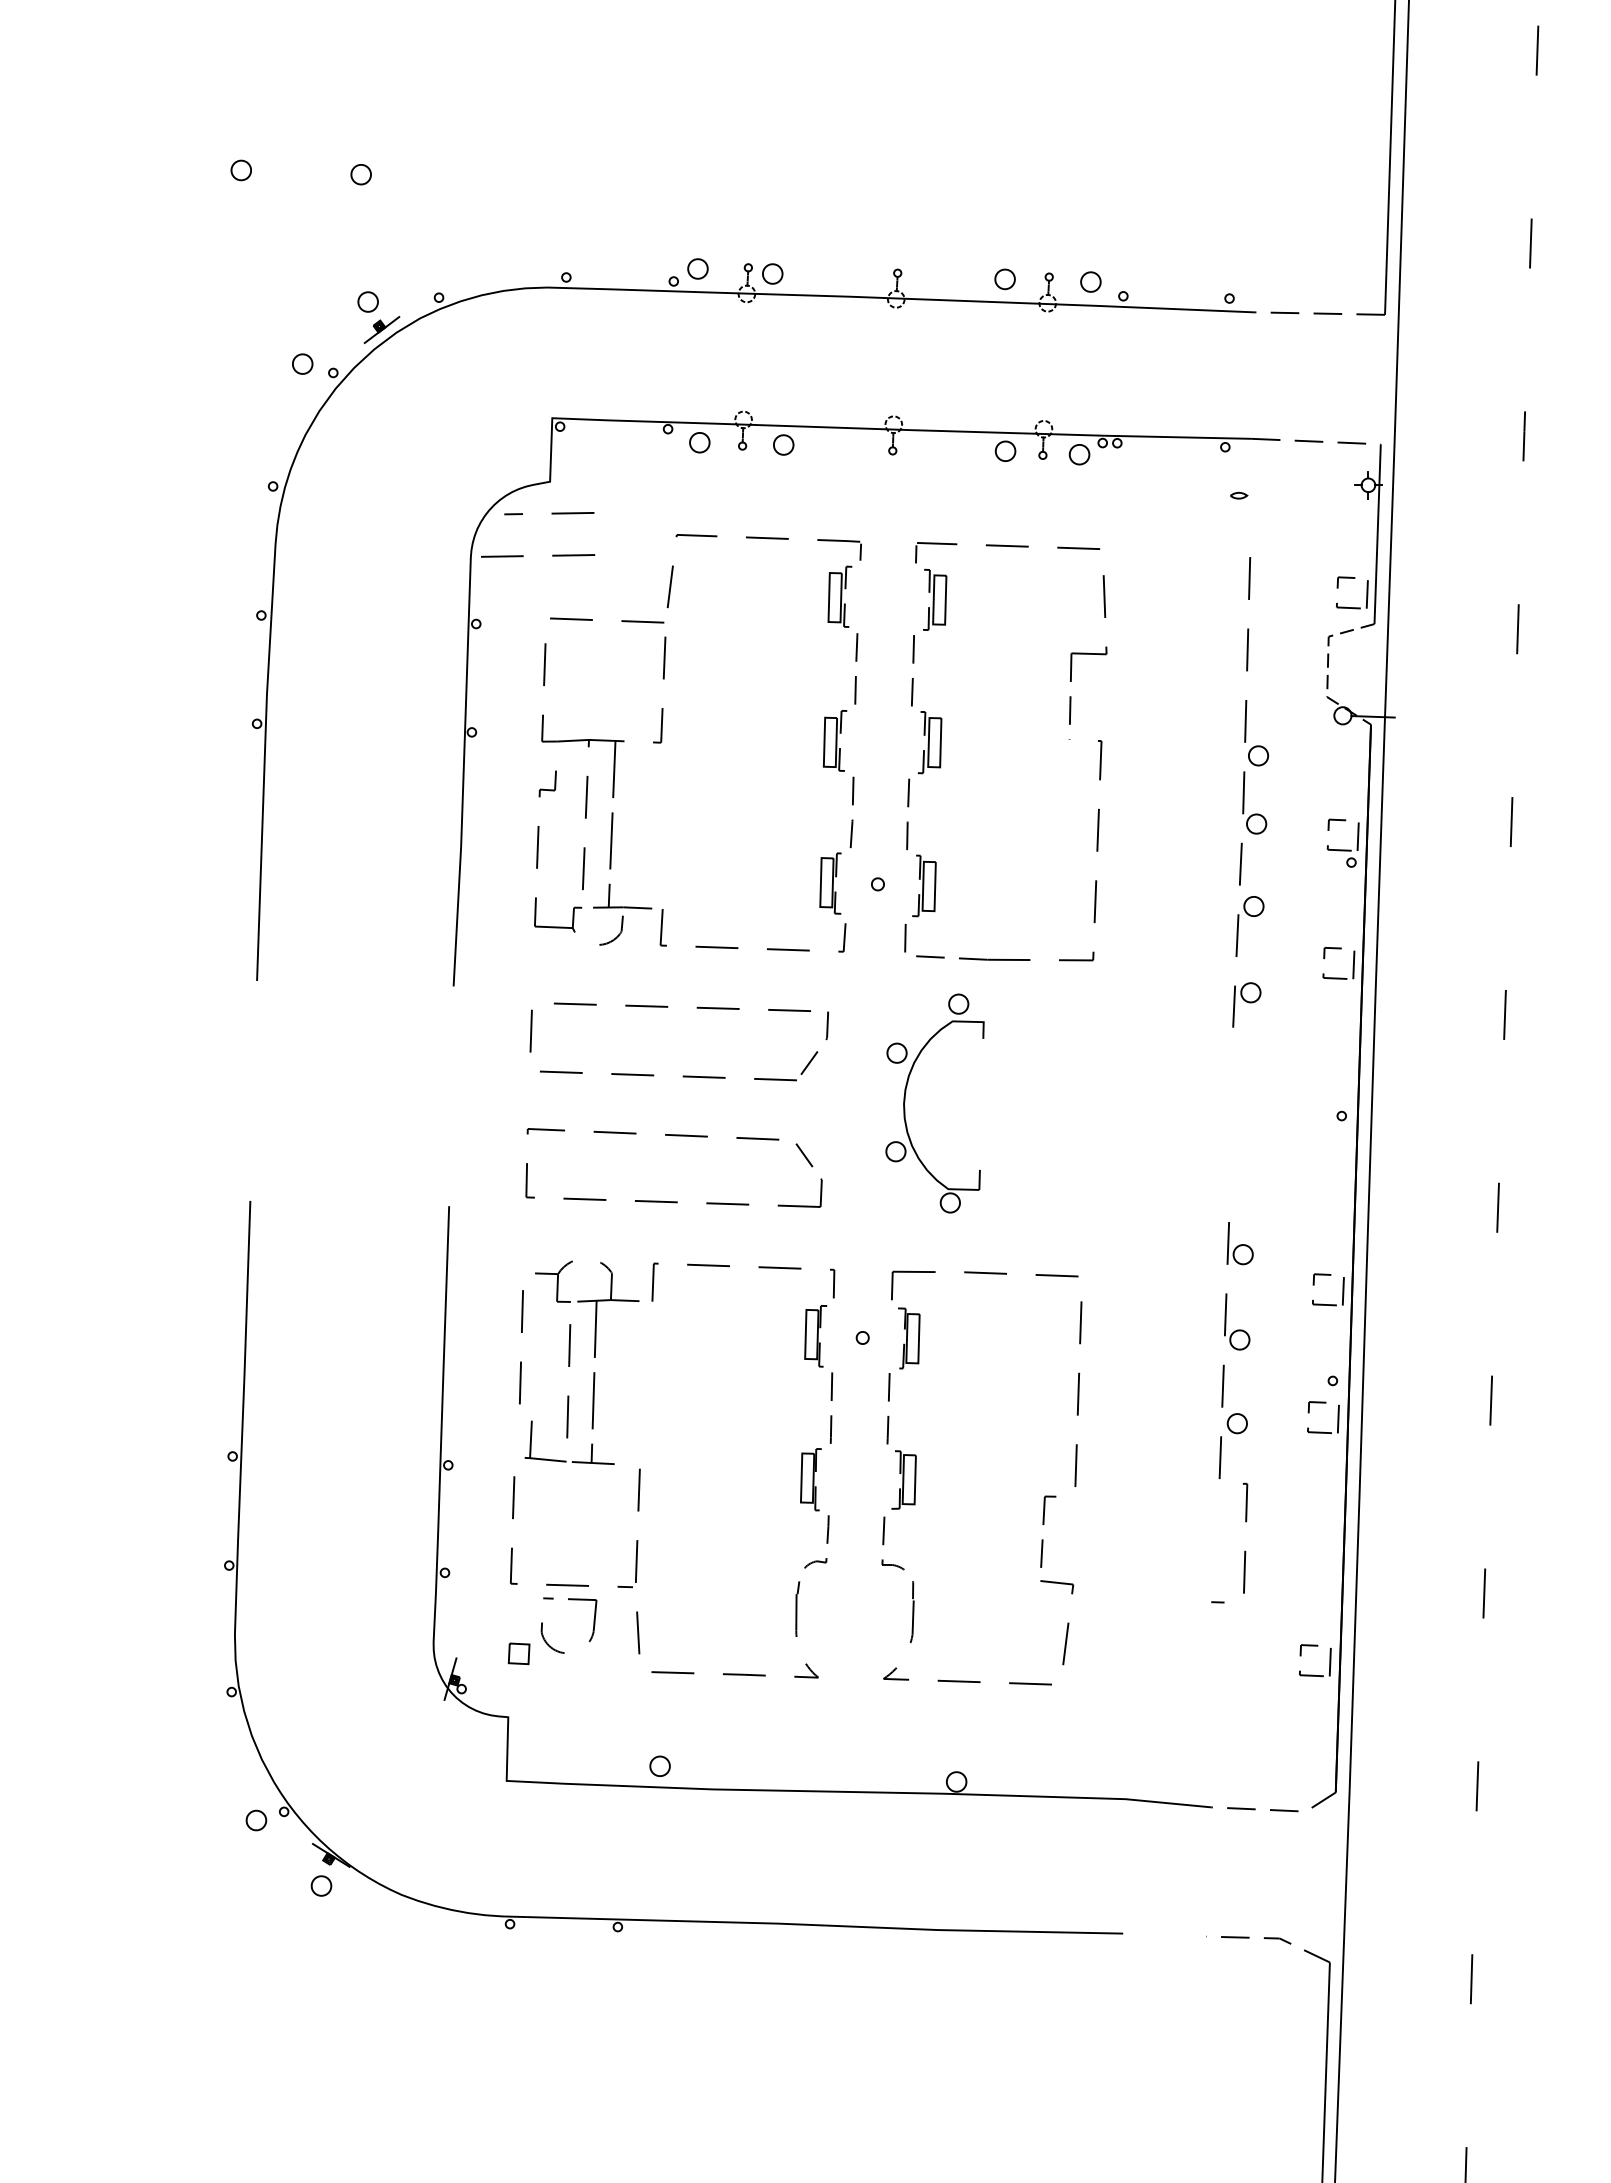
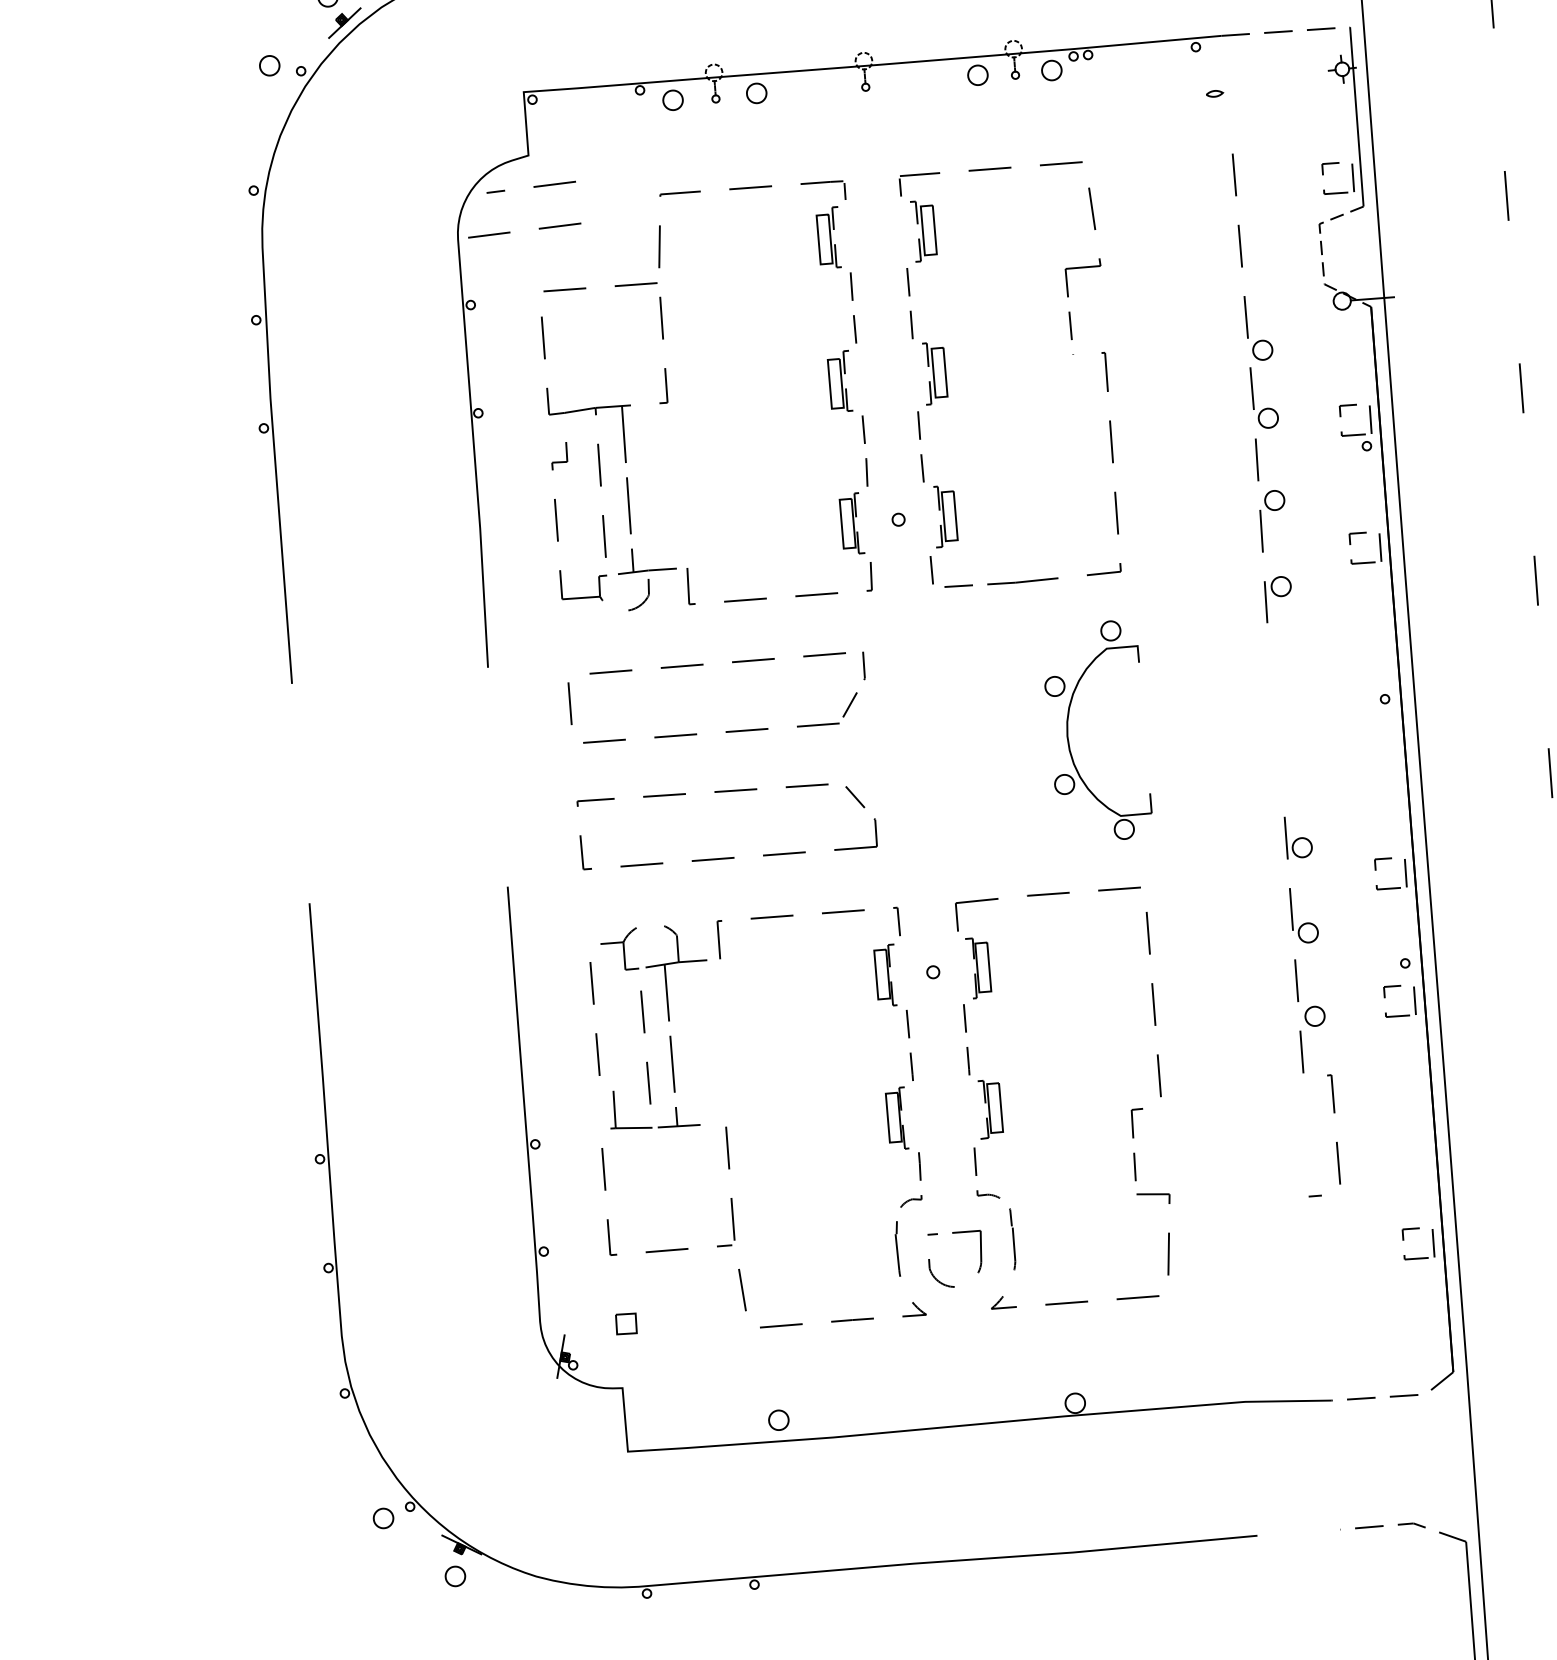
part: (905, 1102) -> (1068, 734), moved
part: (592, 1630) -> (980, 1261), moved

